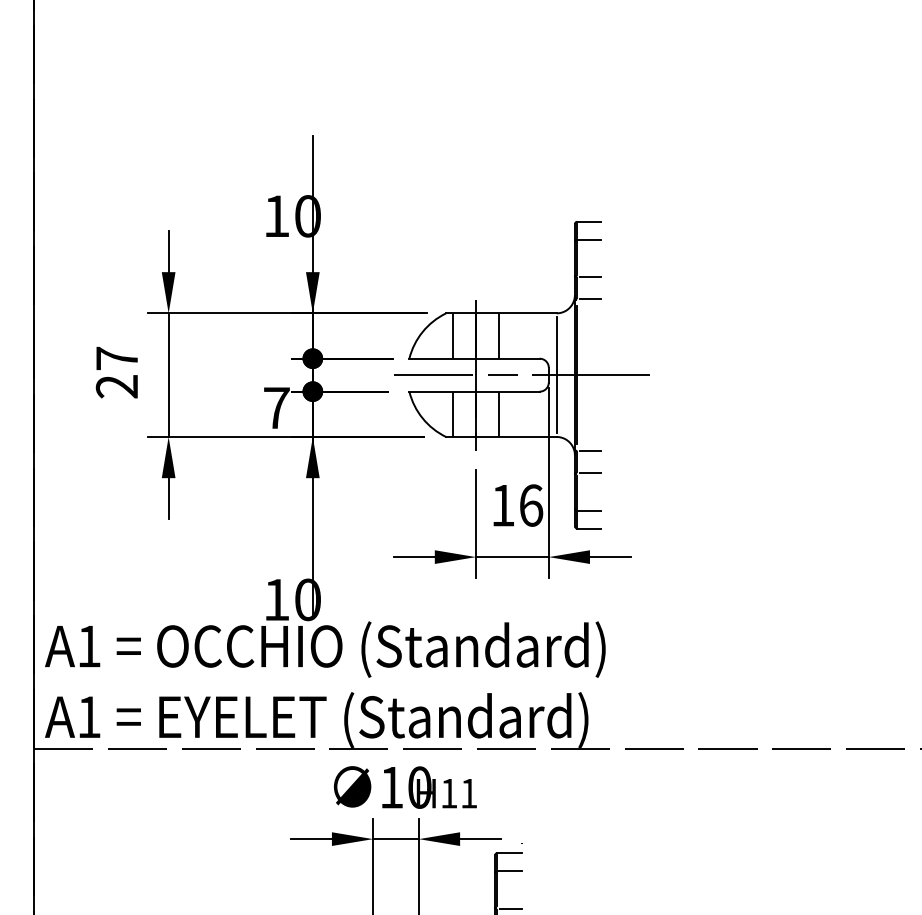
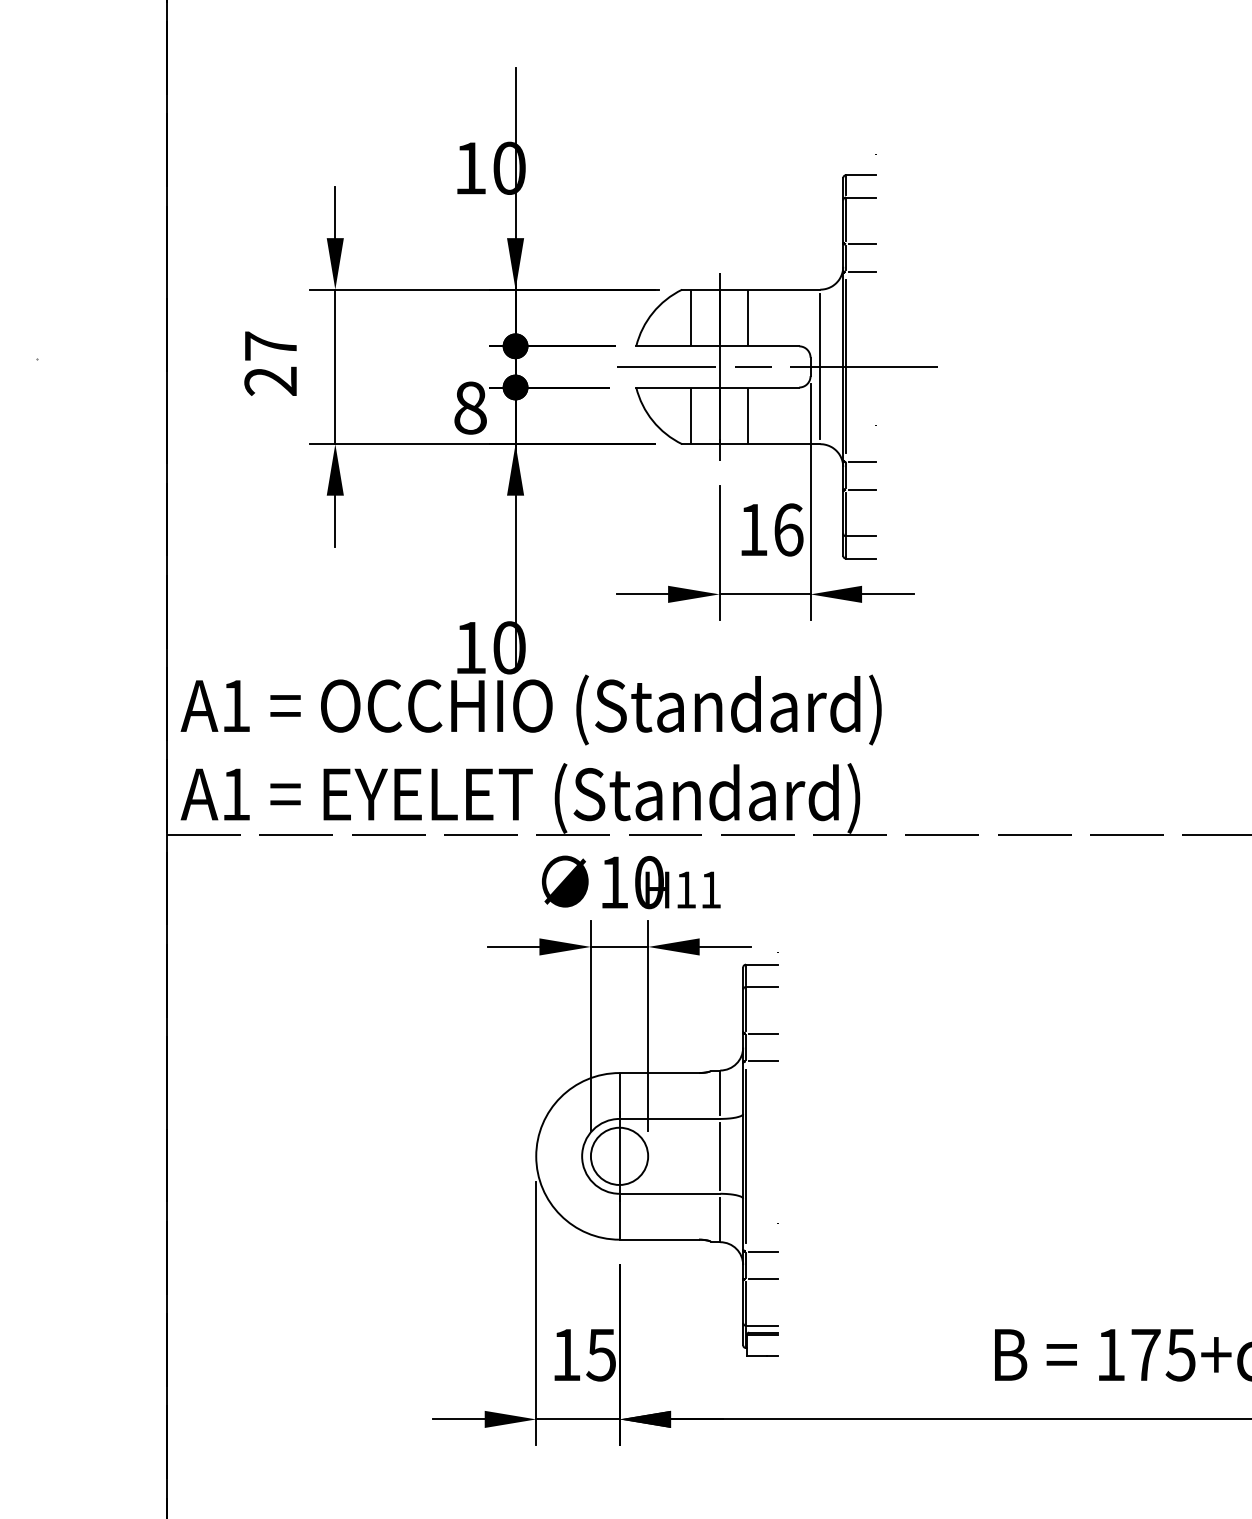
text: (276, 407) -> (470, 407), 7 -> 8

